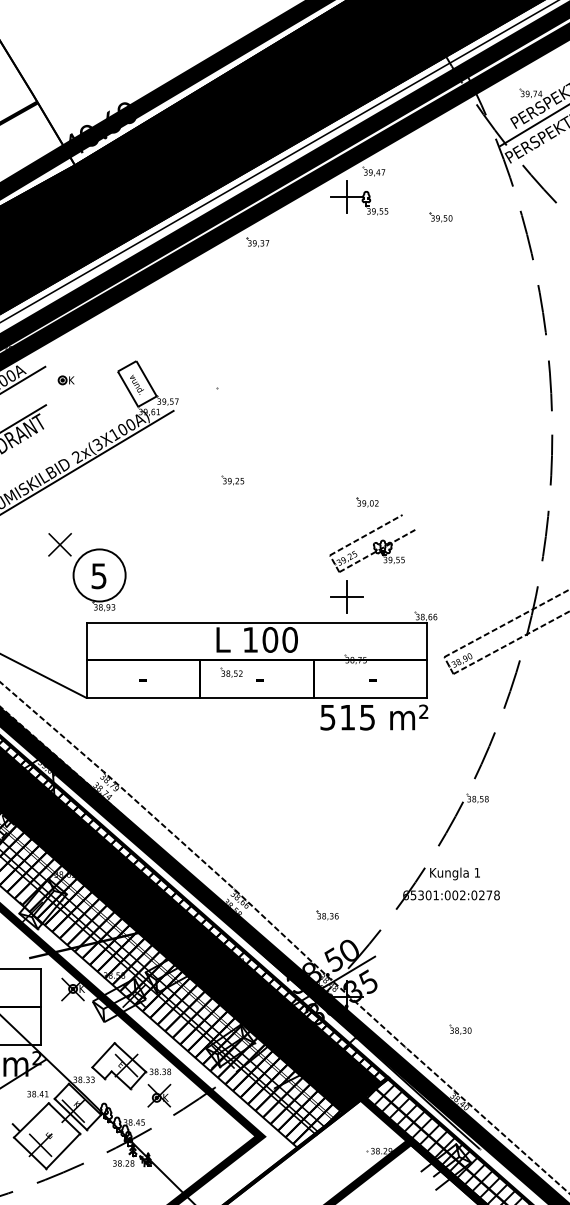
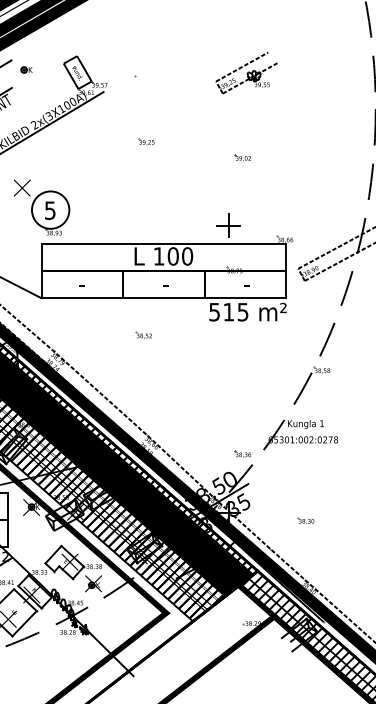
part: (372, 543) -> (246, 72), moved
part: (231, 672) -> (143, 335), moved
part: (327, 915) -> (243, 454), moved
part: (460, 1029) -> (306, 520), moved

